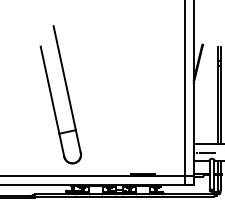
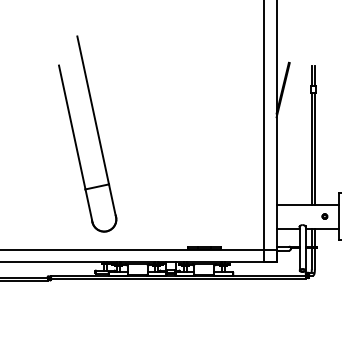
line: (204, 152) -> (292, 216), removed

